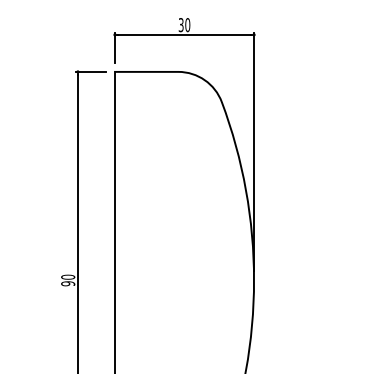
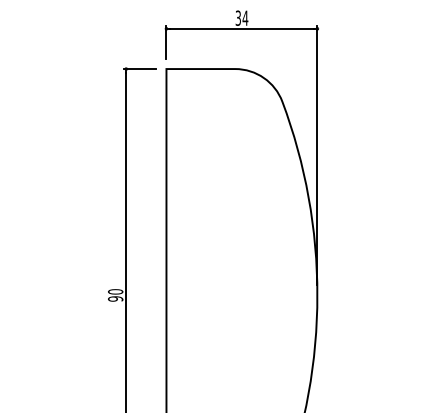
text: (187, 24) -> (245, 17), 30 -> 34

